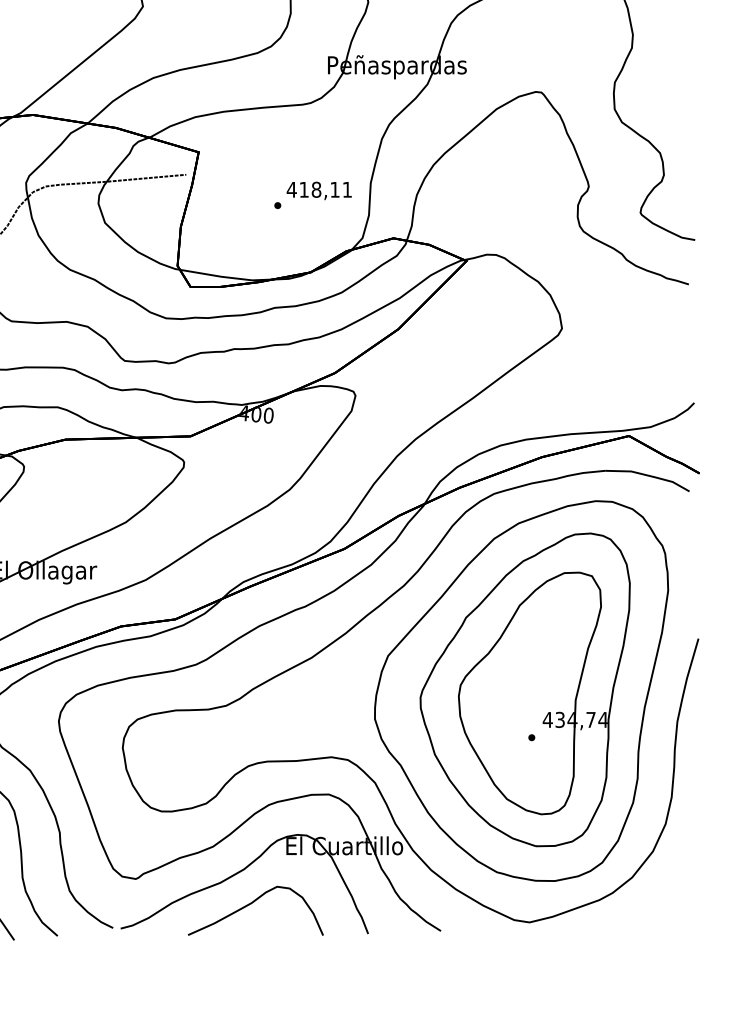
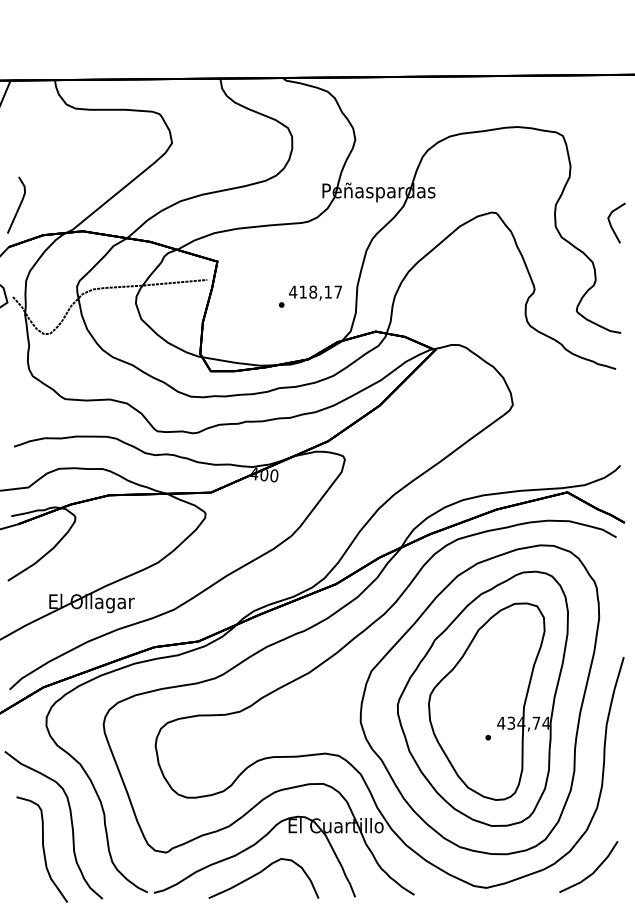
line: (683, 106) -> (611, 224), added
text: (346, 189) -> (337, 291), 418,11 -> 418,17
line: (661, 902) -> (593, 871), added

